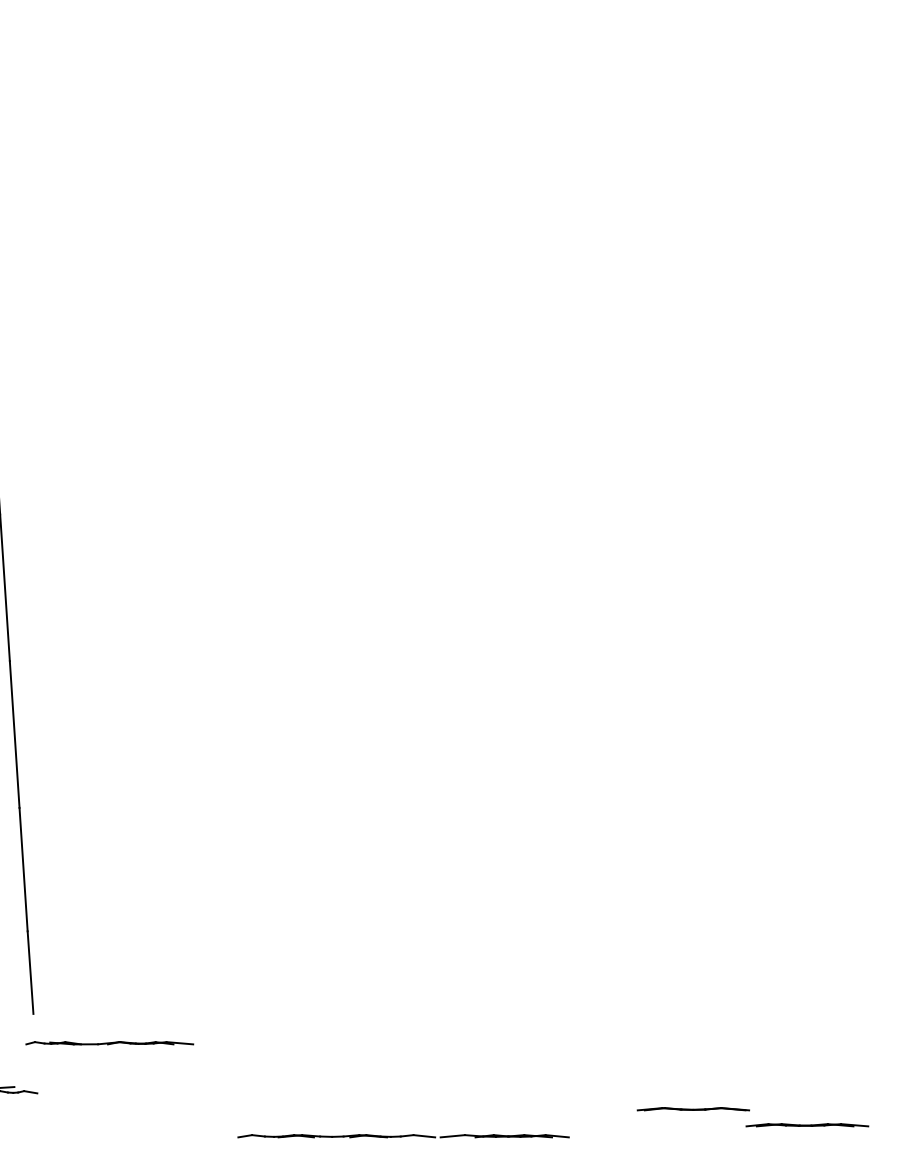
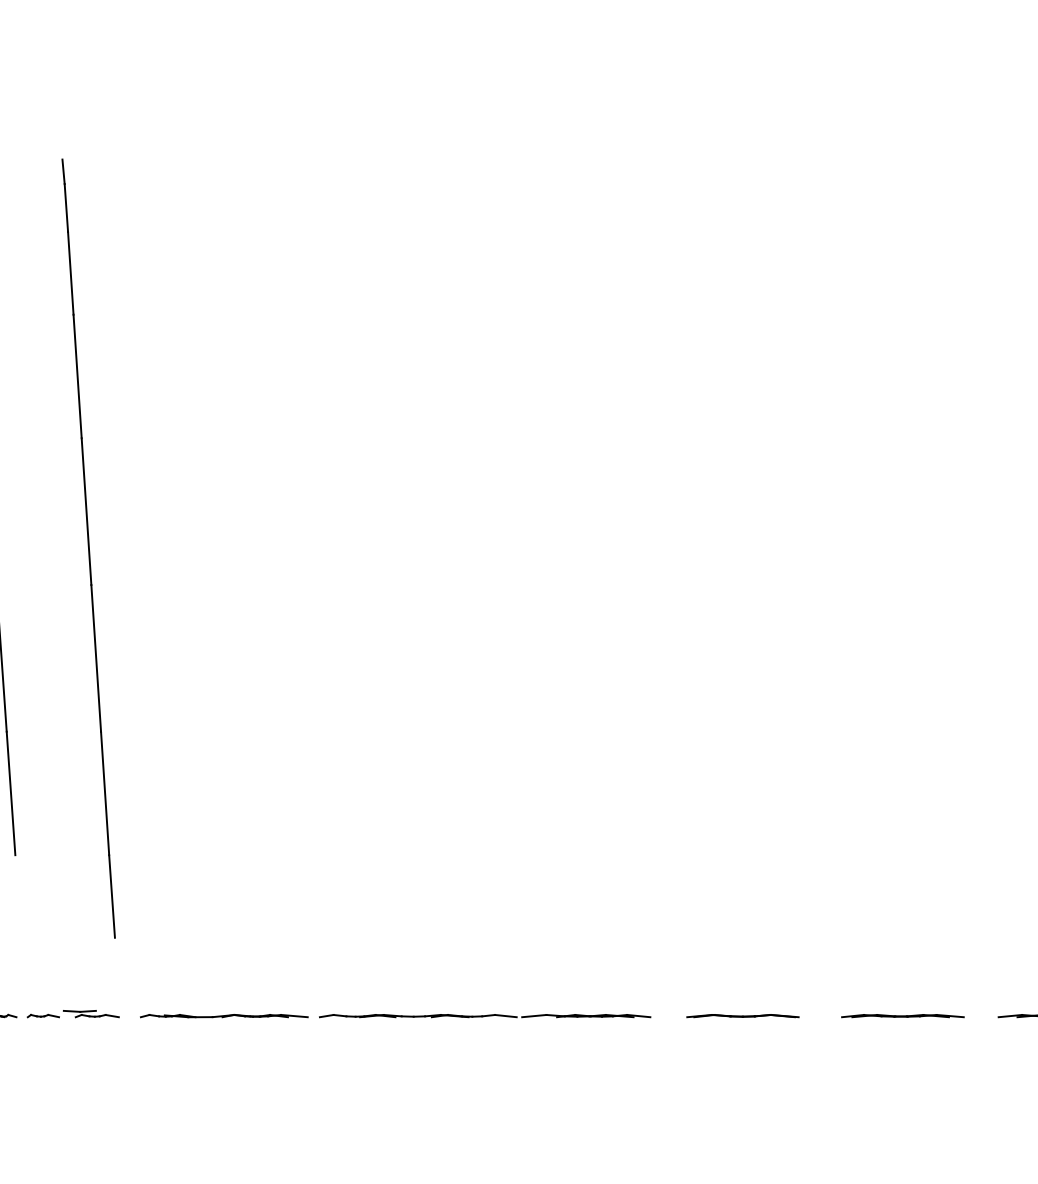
line: (109, 1043) -> (224, 1016), moved
part: (692, 1109) -> (742, 1016), moved
line: (806, 1125) -> (902, 1016), moved
line: (403, 1136) -> (485, 1016), moved

